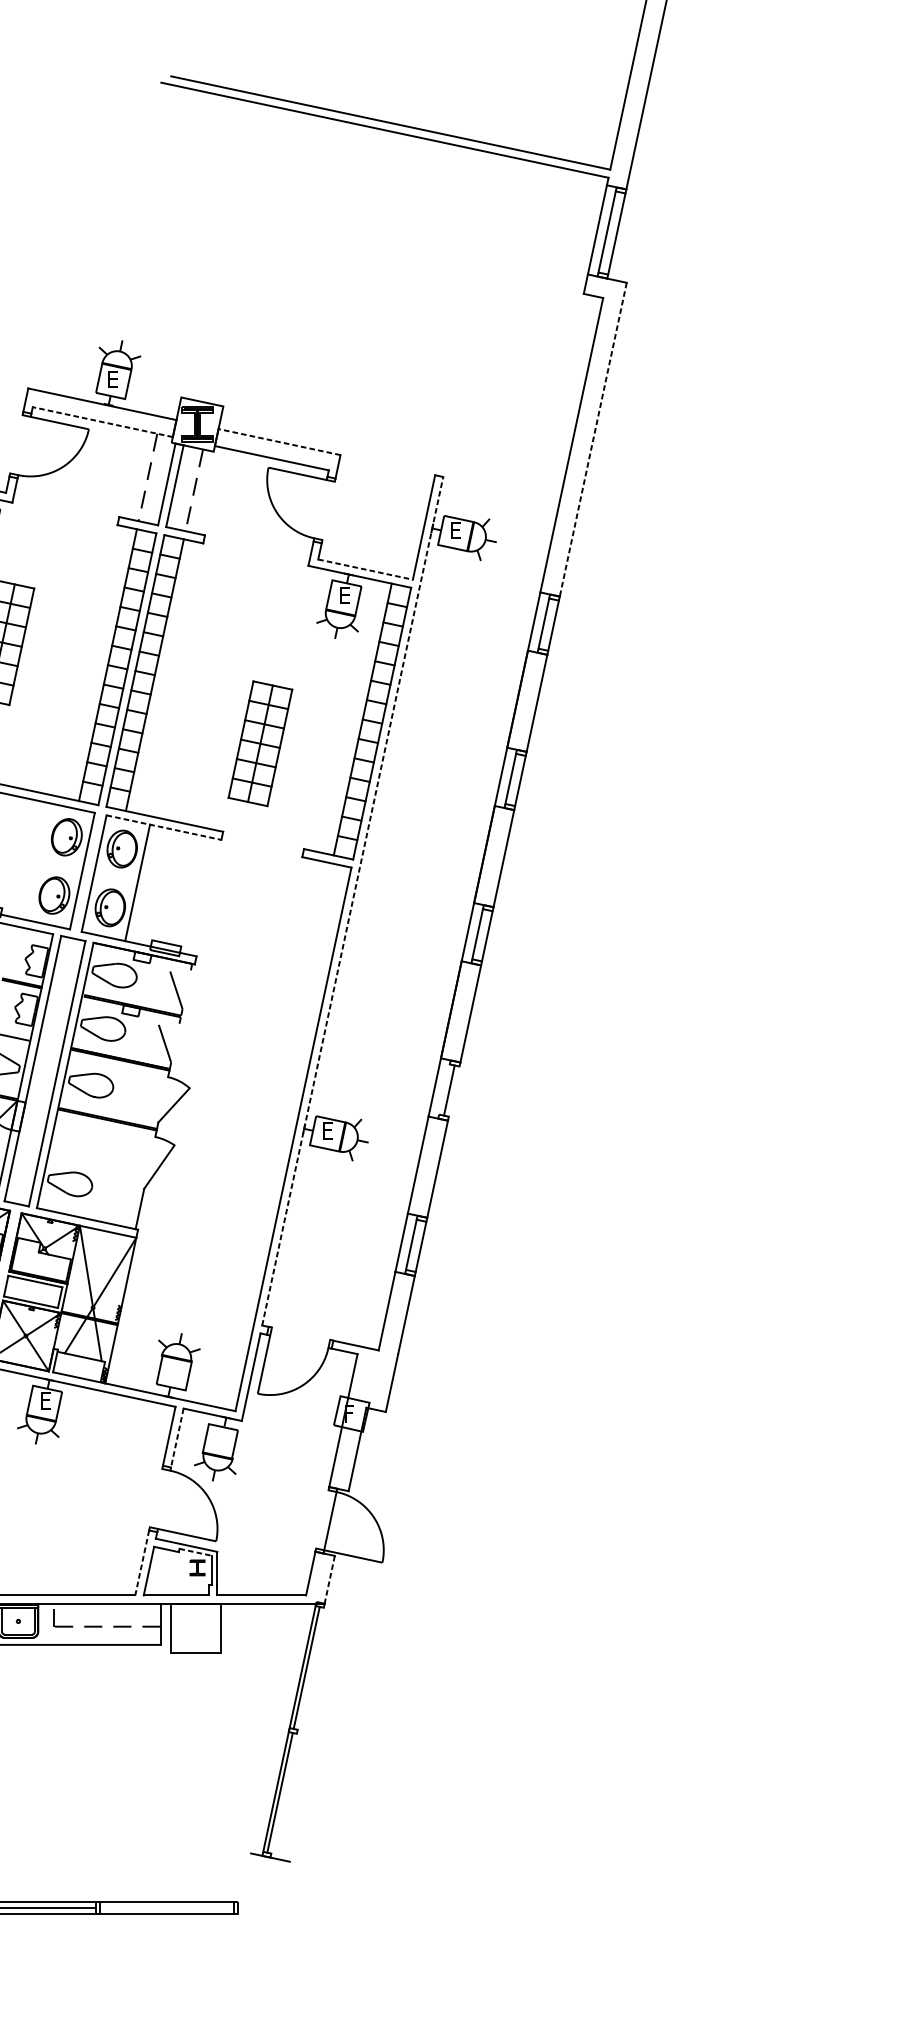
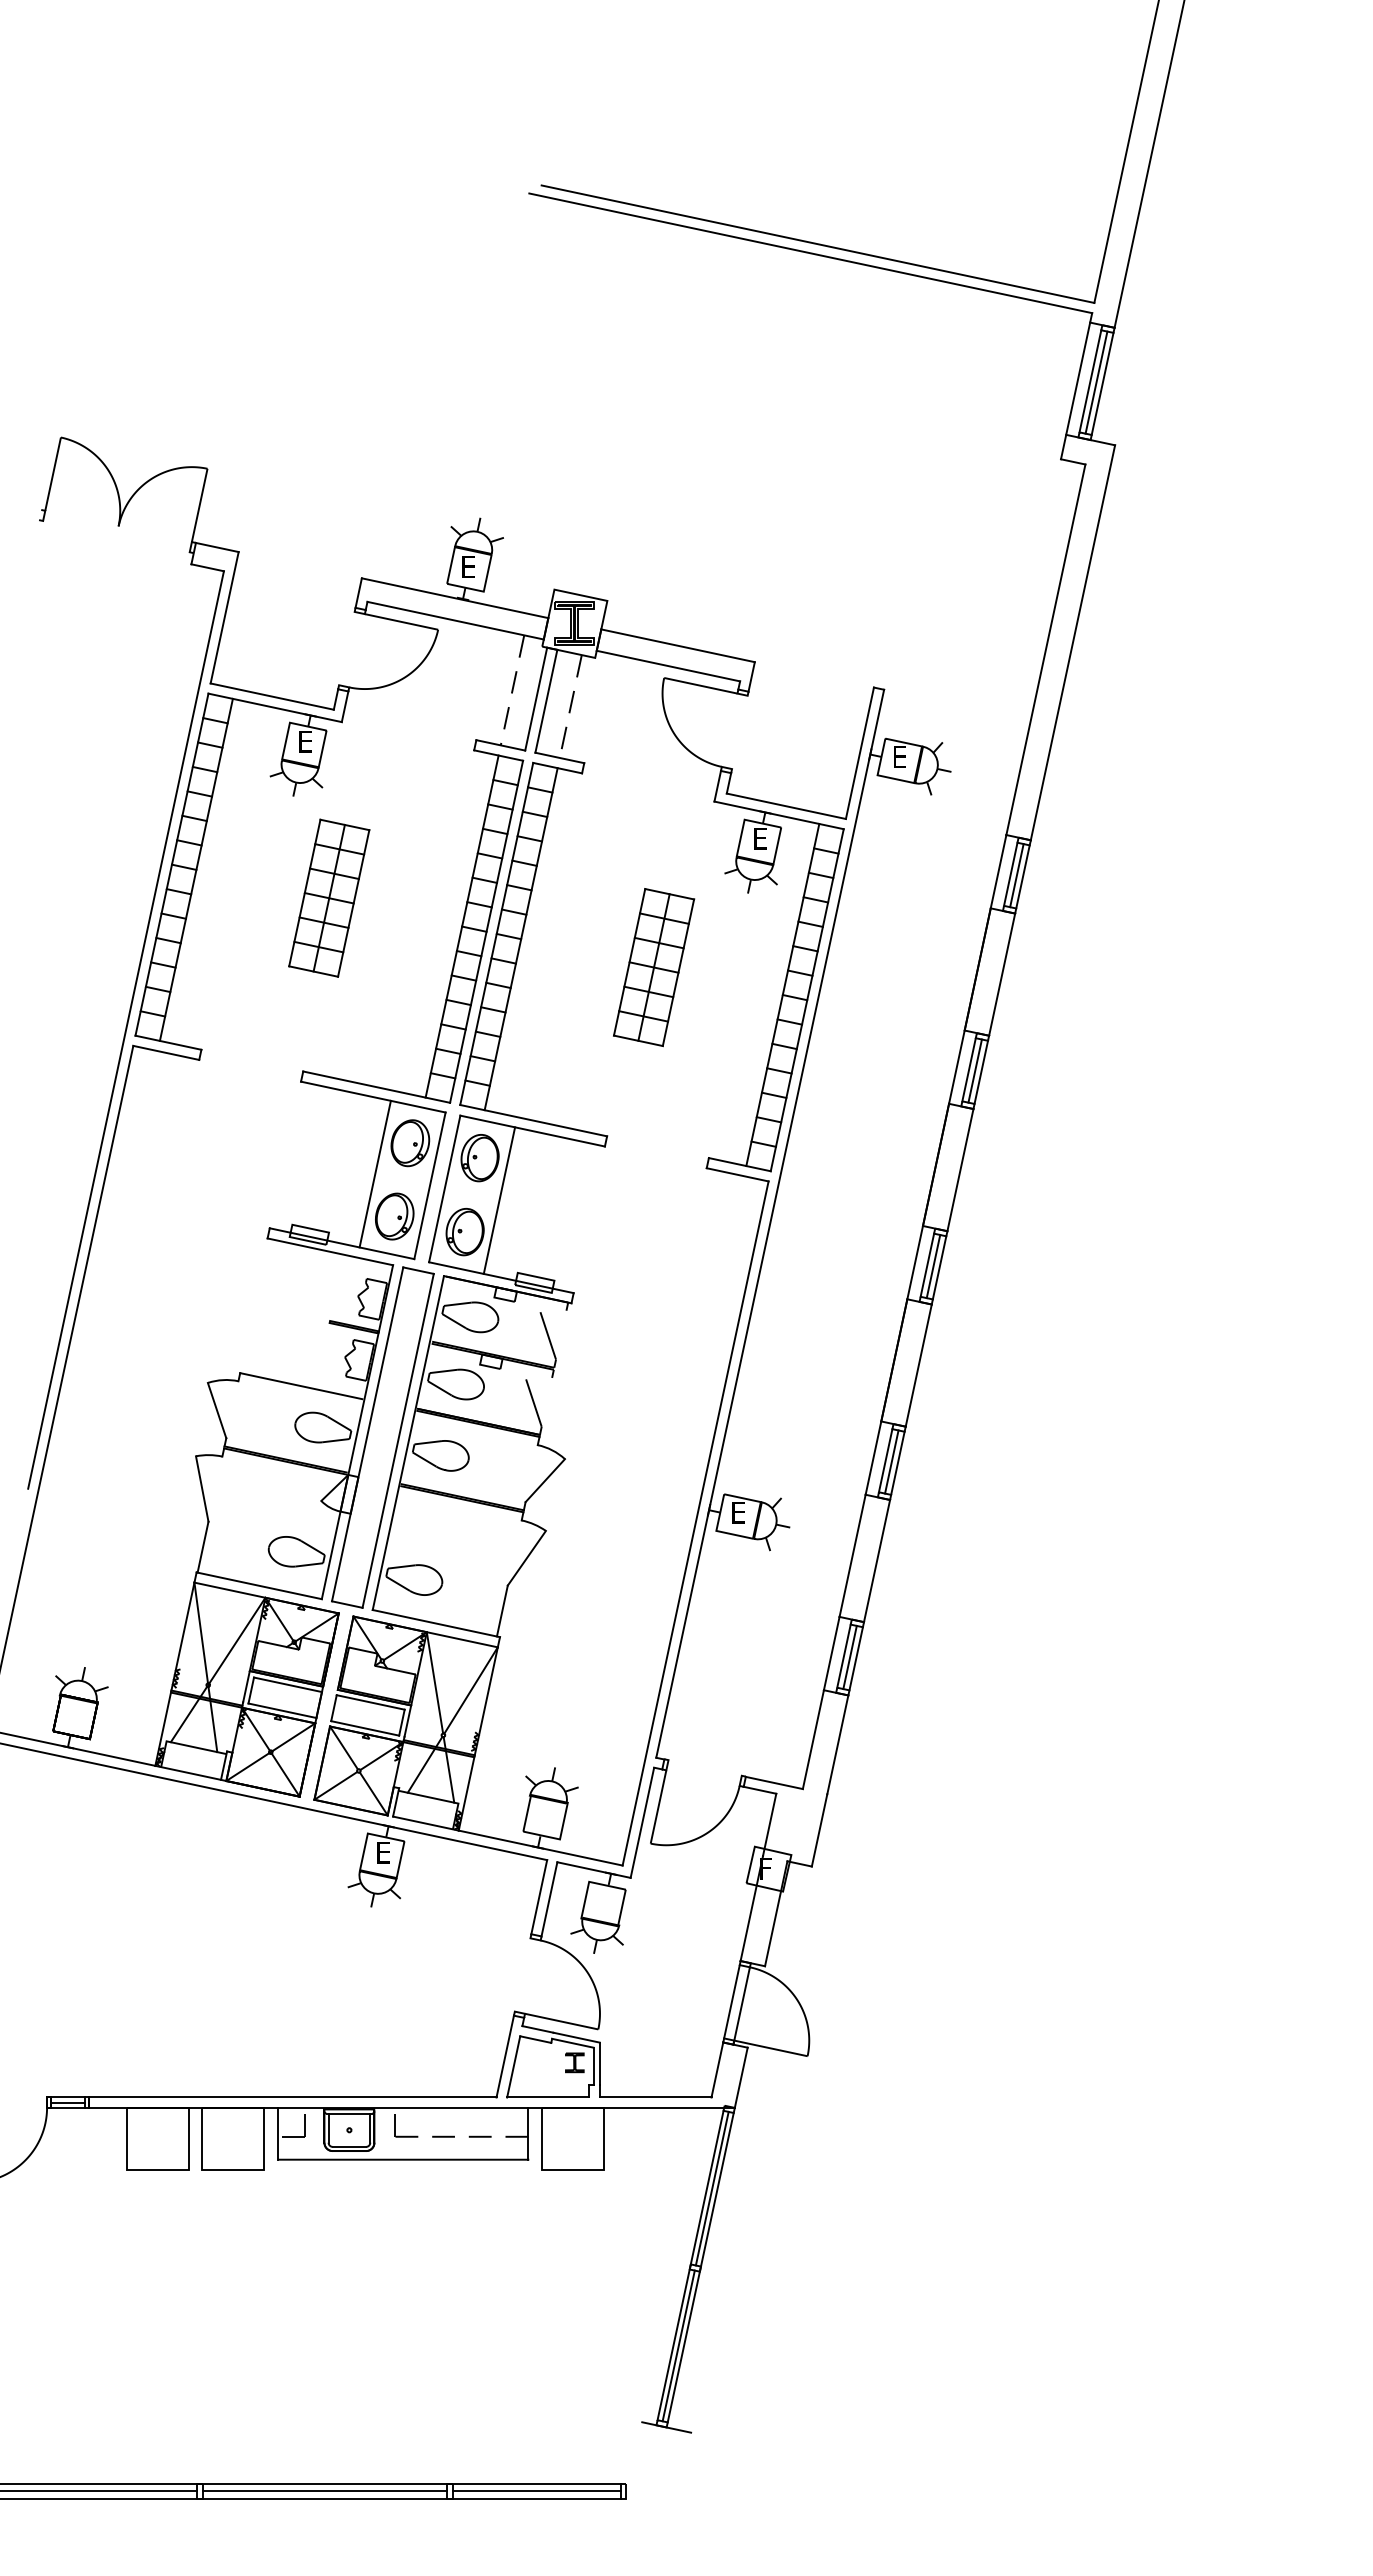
line: (611, 232) -> (1096, 382), added
line: (102, 421) -> (455, 620), dashed -> solid
line: (592, 439) -> (1072, 642), dashed -> solid
line: (279, 441) -> (677, 645), dashed -> solid
line: (365, 569) -> (786, 806), dashed -> solid
line: (548, 624) -> (1016, 875), added
part: (260, 743) -> (654, 967), moved
line: (515, 779) -> (974, 1070), added
line: (163, 827) -> (532, 1131), dashed -> solid
line: (38, 861) -> (374, 1173), added
line: (352, 901) -> (770, 1223), dashed -> solid
line: (482, 935) -> (933, 1266), added
line: (444, 1089) -> (885, 1460), added
line: (453, 1090) -> (897, 1462), added
line: (415, 1245) -> (849, 1657), added
line: (177, 1438) -> (549, 1899), dashed -> solid
line: (321, 1519) -> (731, 2001), added
line: (196, 1552) -> (573, 2043), dashed -> solid
line: (142, 1562) -> (505, 2056), dashed -> solid
line: (329, 1579) -> (741, 2077), dashed -> solid
line: (297, 1730) -> (700, 2267), added
line: (167, 1908) -> (536, 2491), added

